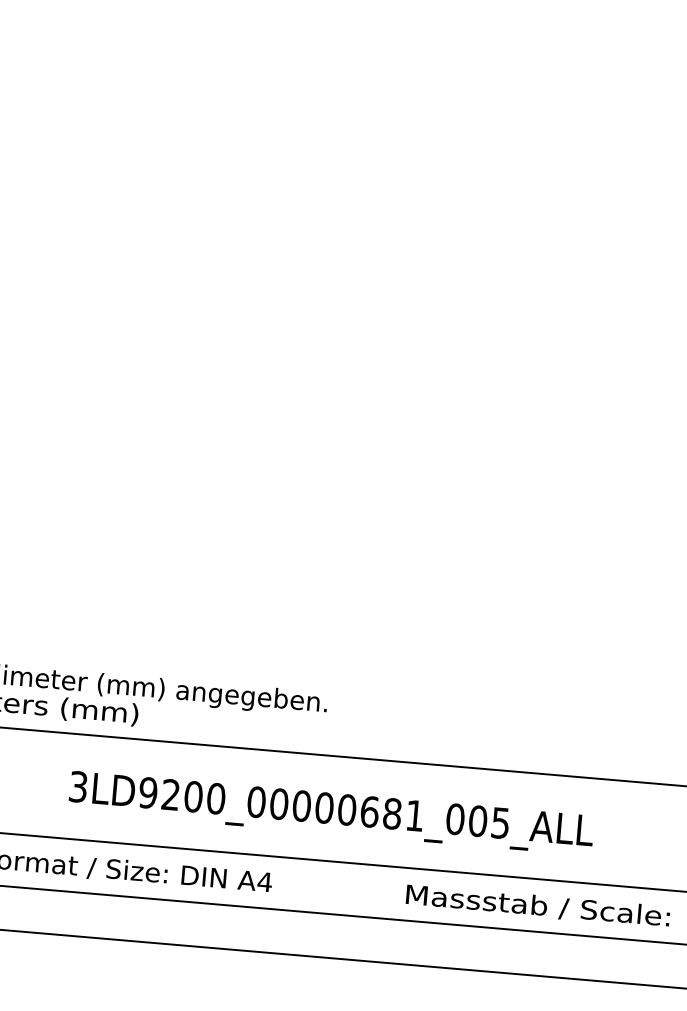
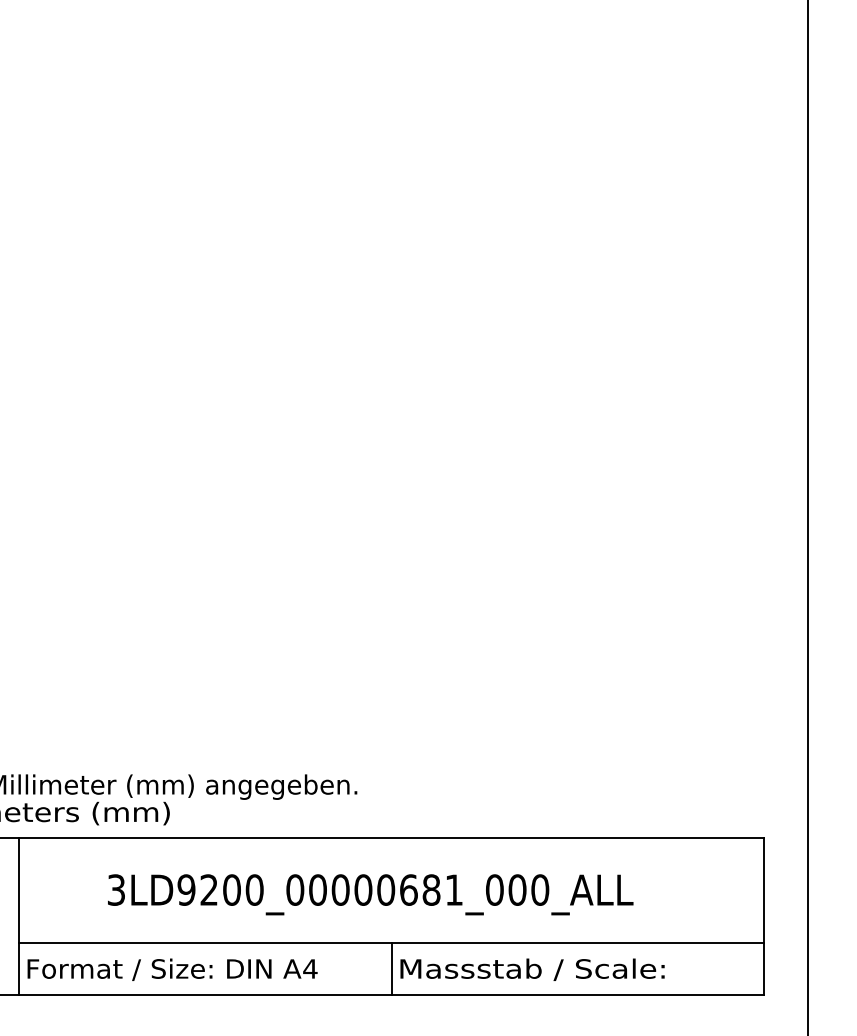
text: (501, 822) -> (540, 889), 3LD9200_00000681_005_ALL -> 3LD9200_00000681_000_ALL
line: (345, 888) -> (391, 968), added
text: (538, 906) -> (532, 969), moved

